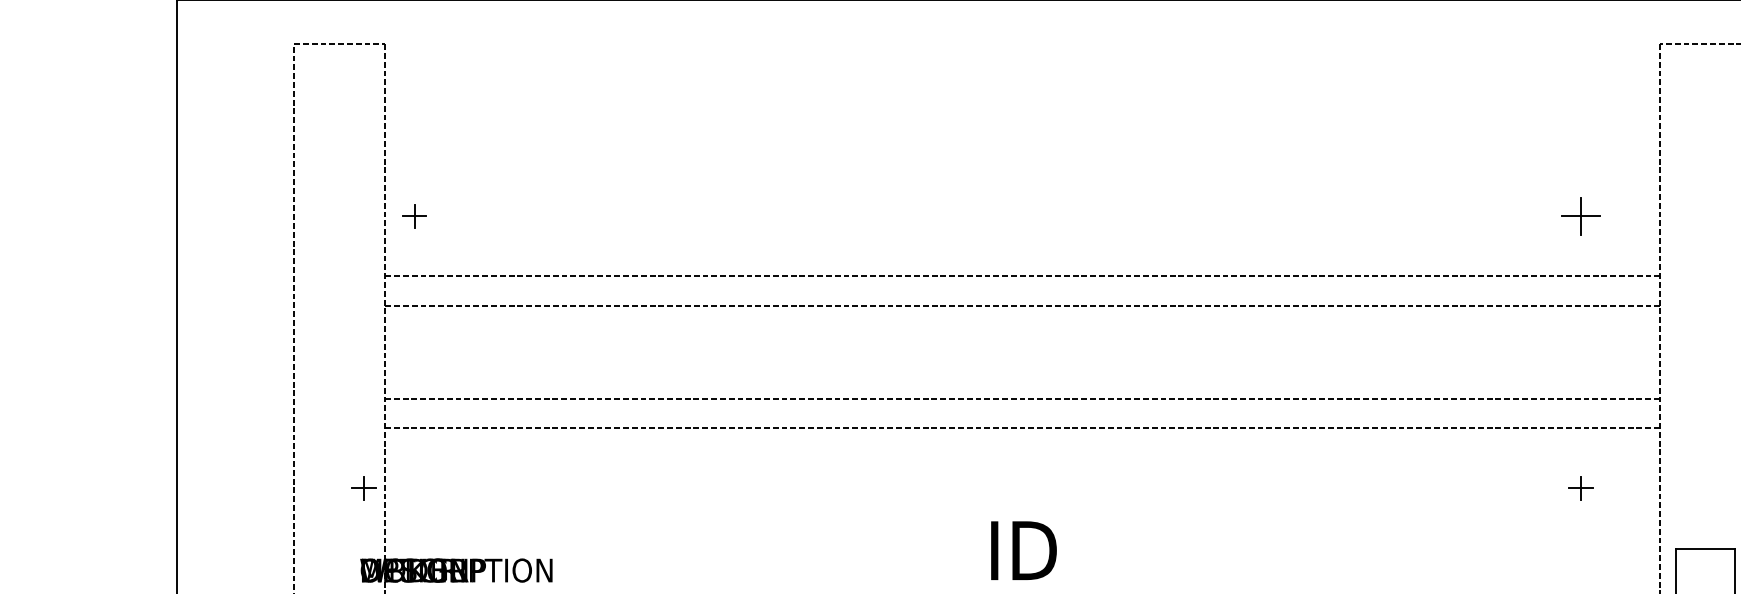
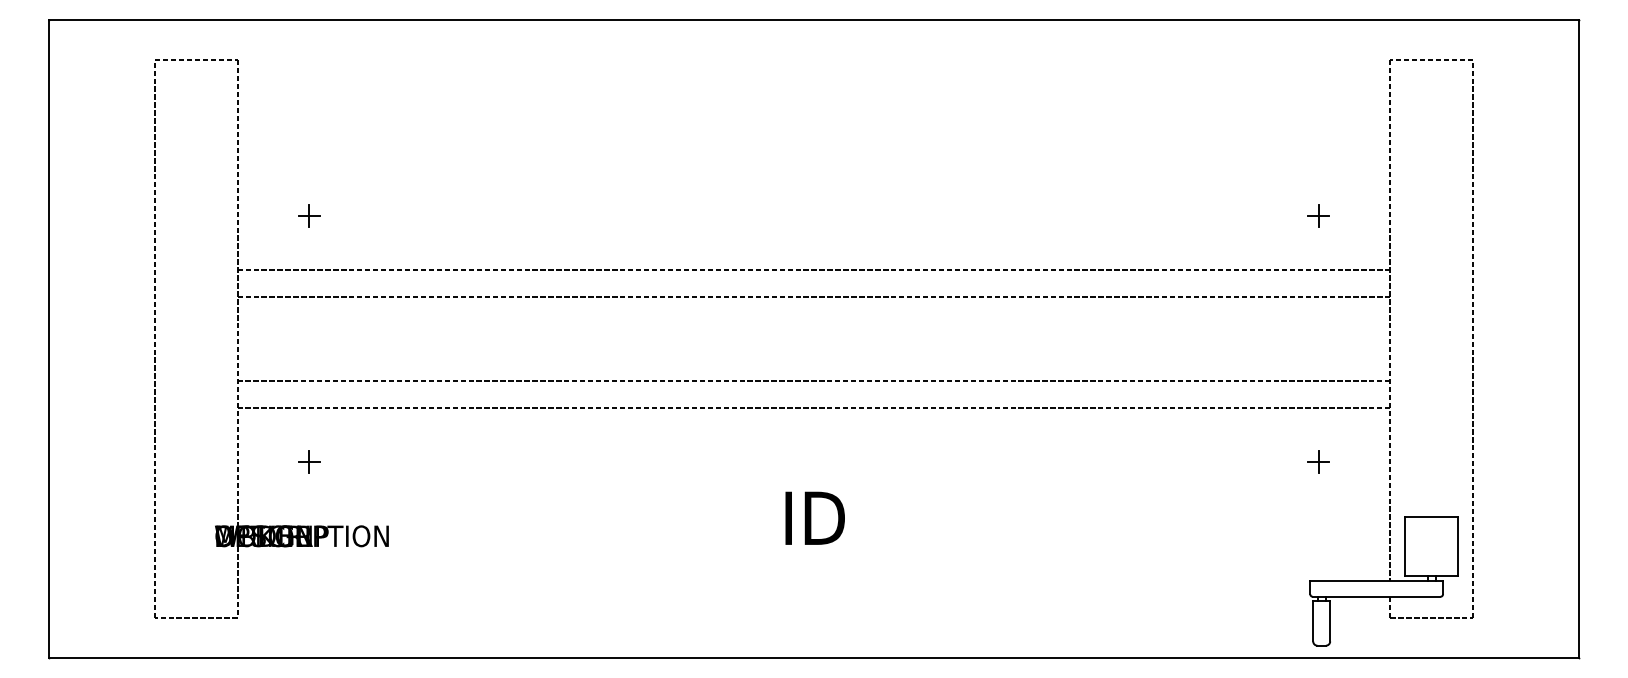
part: (415, 215) -> (309, 215), moved
part: (1580, 215) -> (1318, 215), size x0.62
part: (364, 487) -> (309, 461), moved

